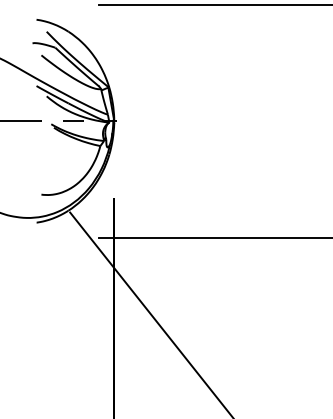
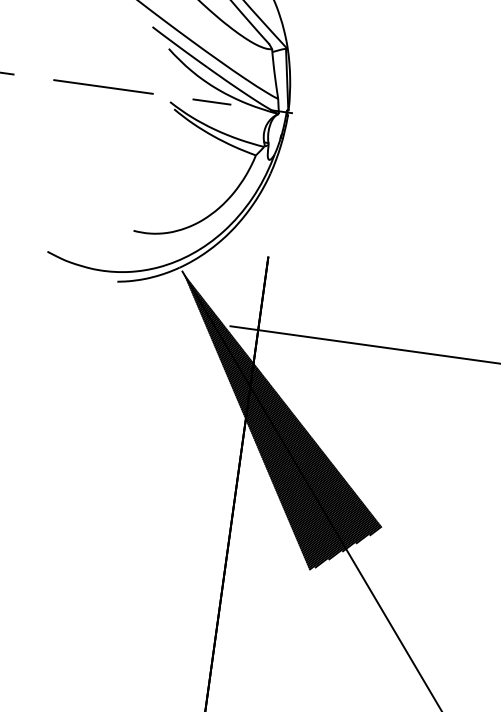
hatch: (131, 286) -> (277, 425), added

